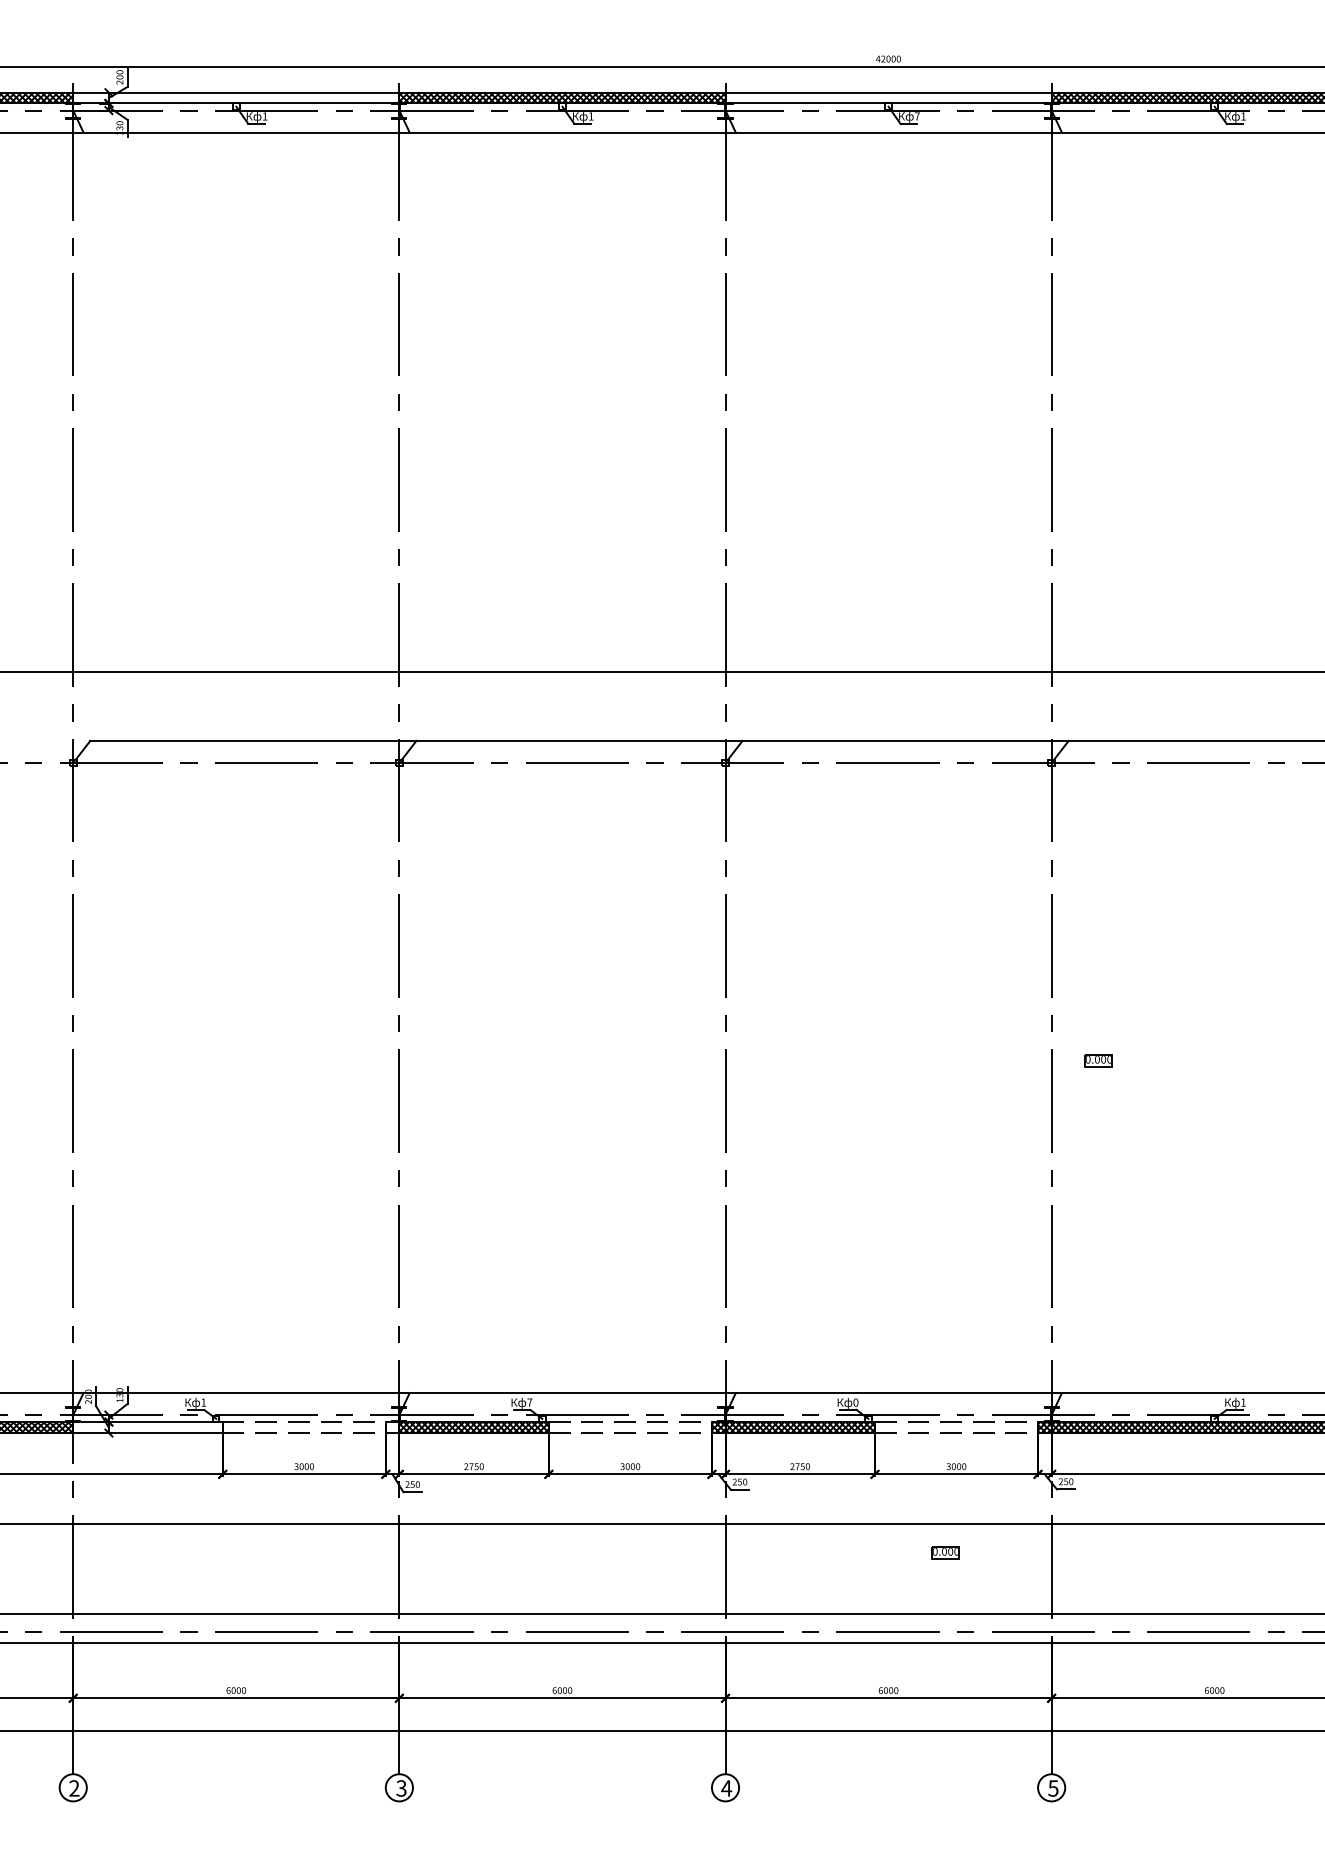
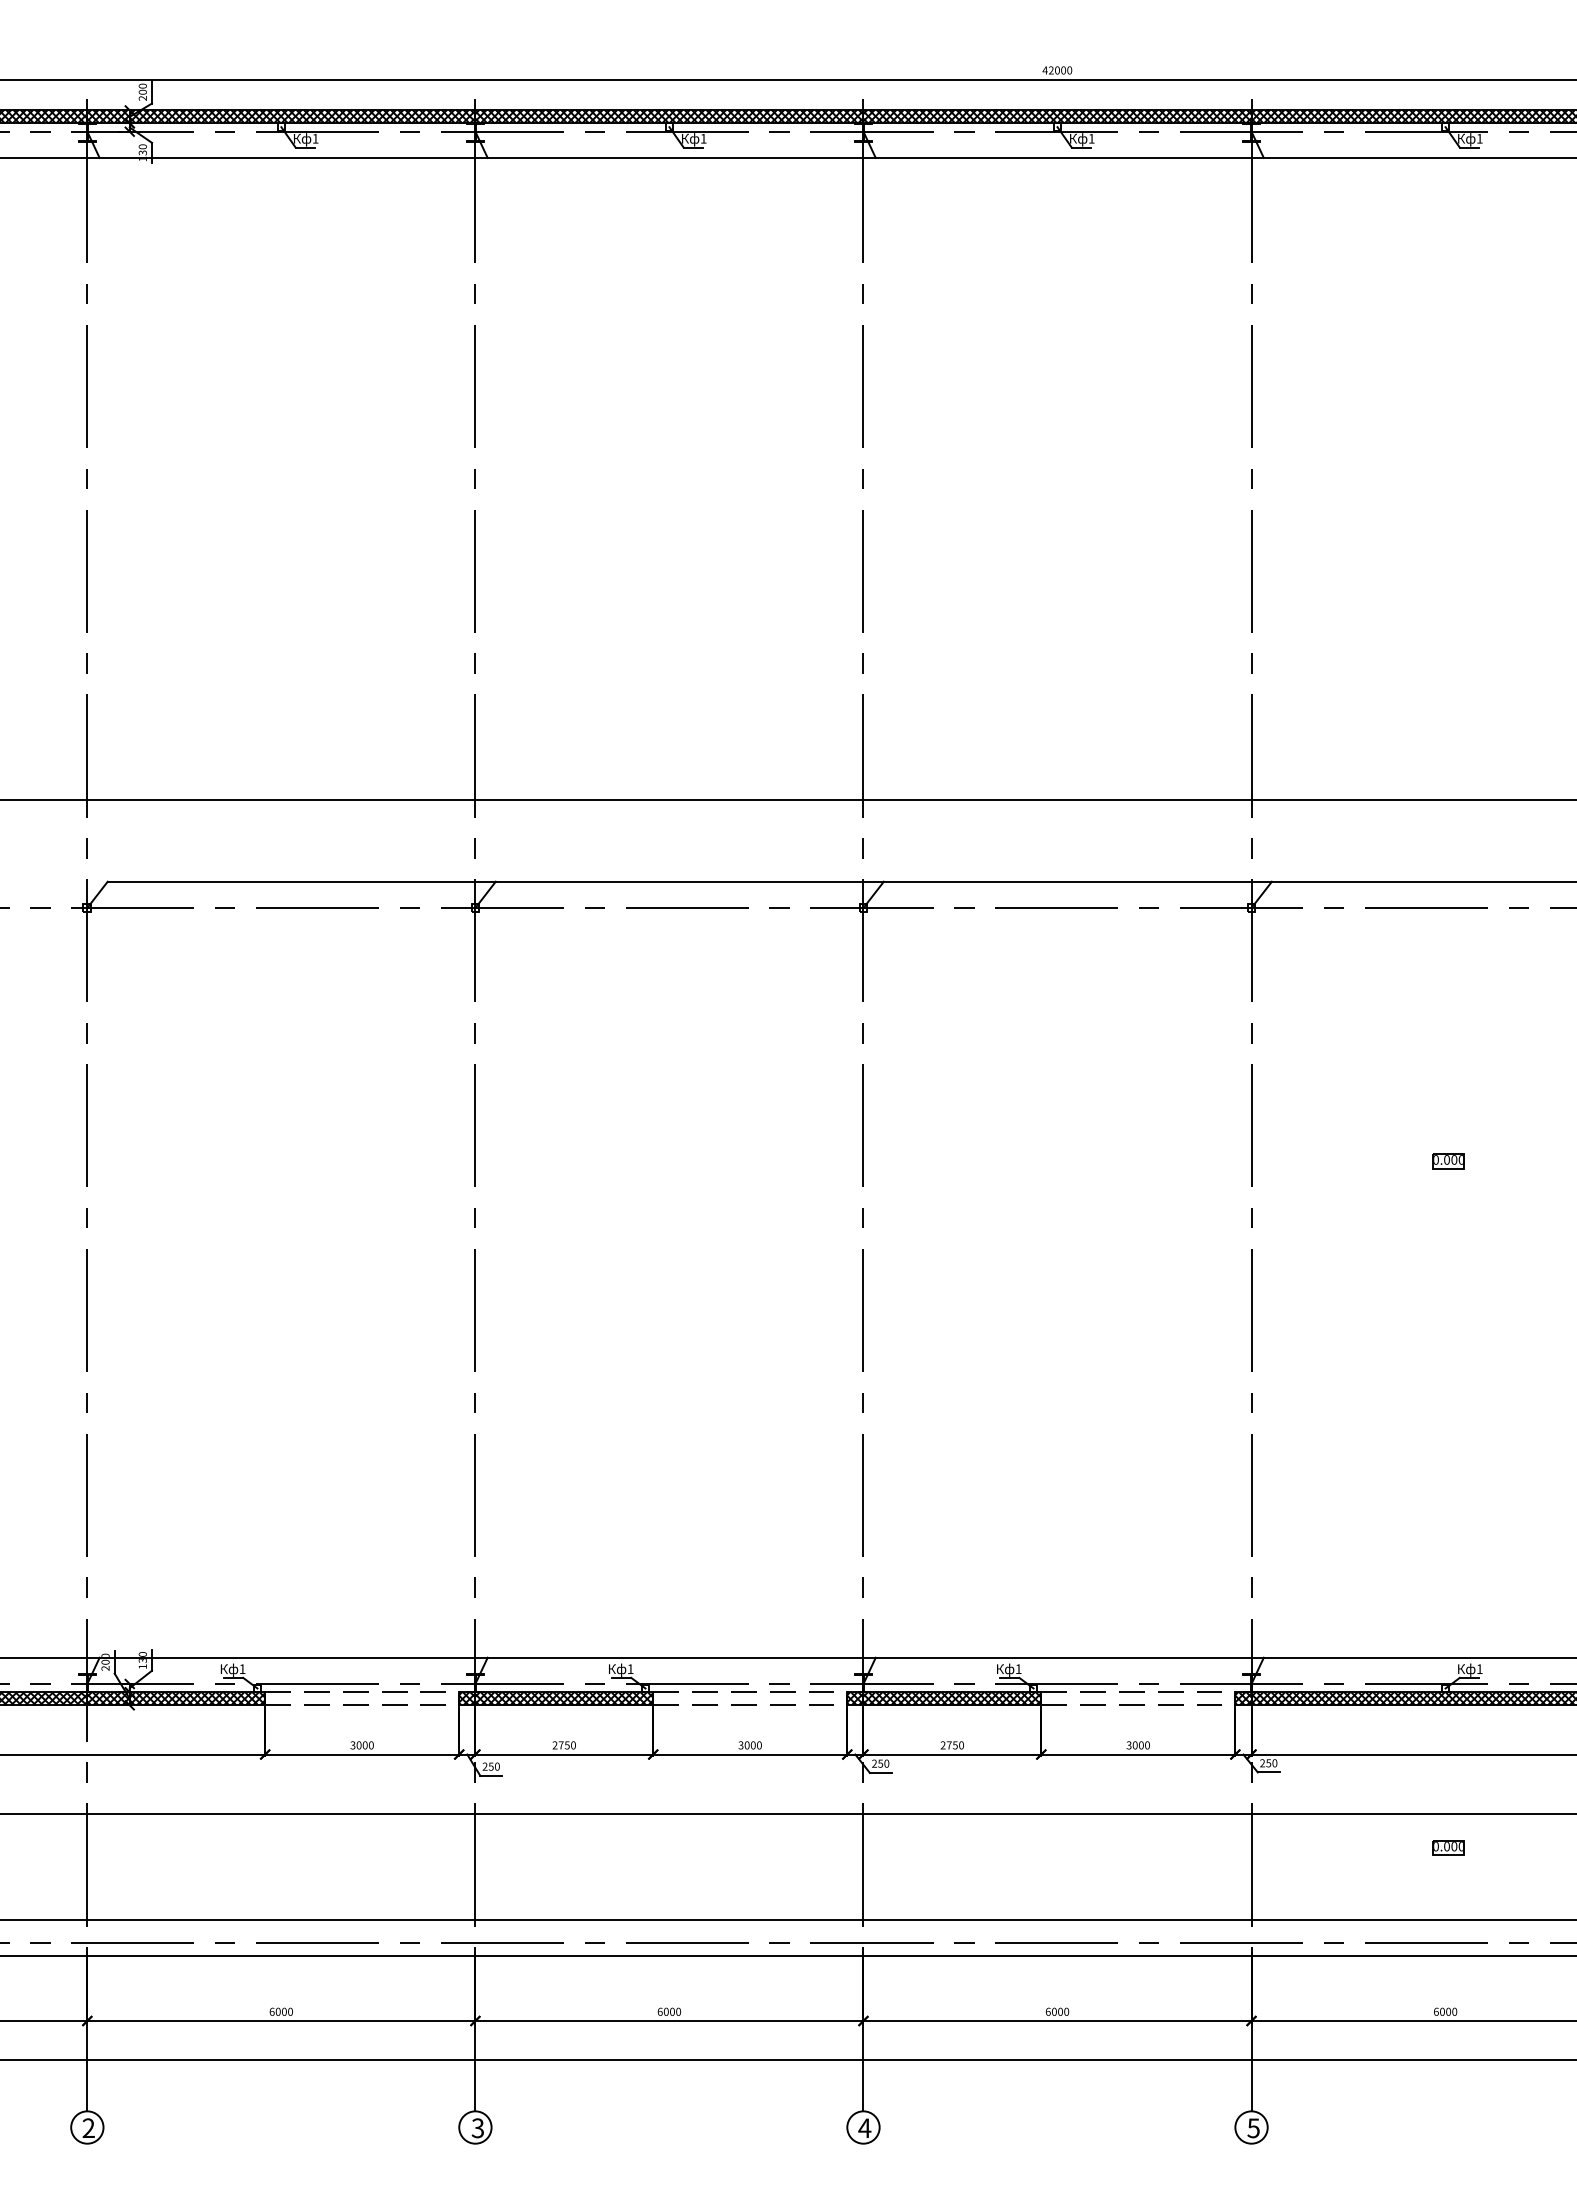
hatch: (236, 97) -> (281, 116), added
hatch: (888, 97) -> (1057, 116), added
text: (917, 116) -> (1091, 138), 7 -> 1
part: (1098, 1060) -> (1448, 1161), moved
text: (529, 1402) -> (630, 1668), 7 -> 1
text: (855, 1402) -> (1018, 1669), 0 -> 1
hatch: (148, 1427) -> (176, 1698), added
hatch: (392, 1427) -> (467, 1698), added
part: (945, 1552) -> (1448, 1847), moved

